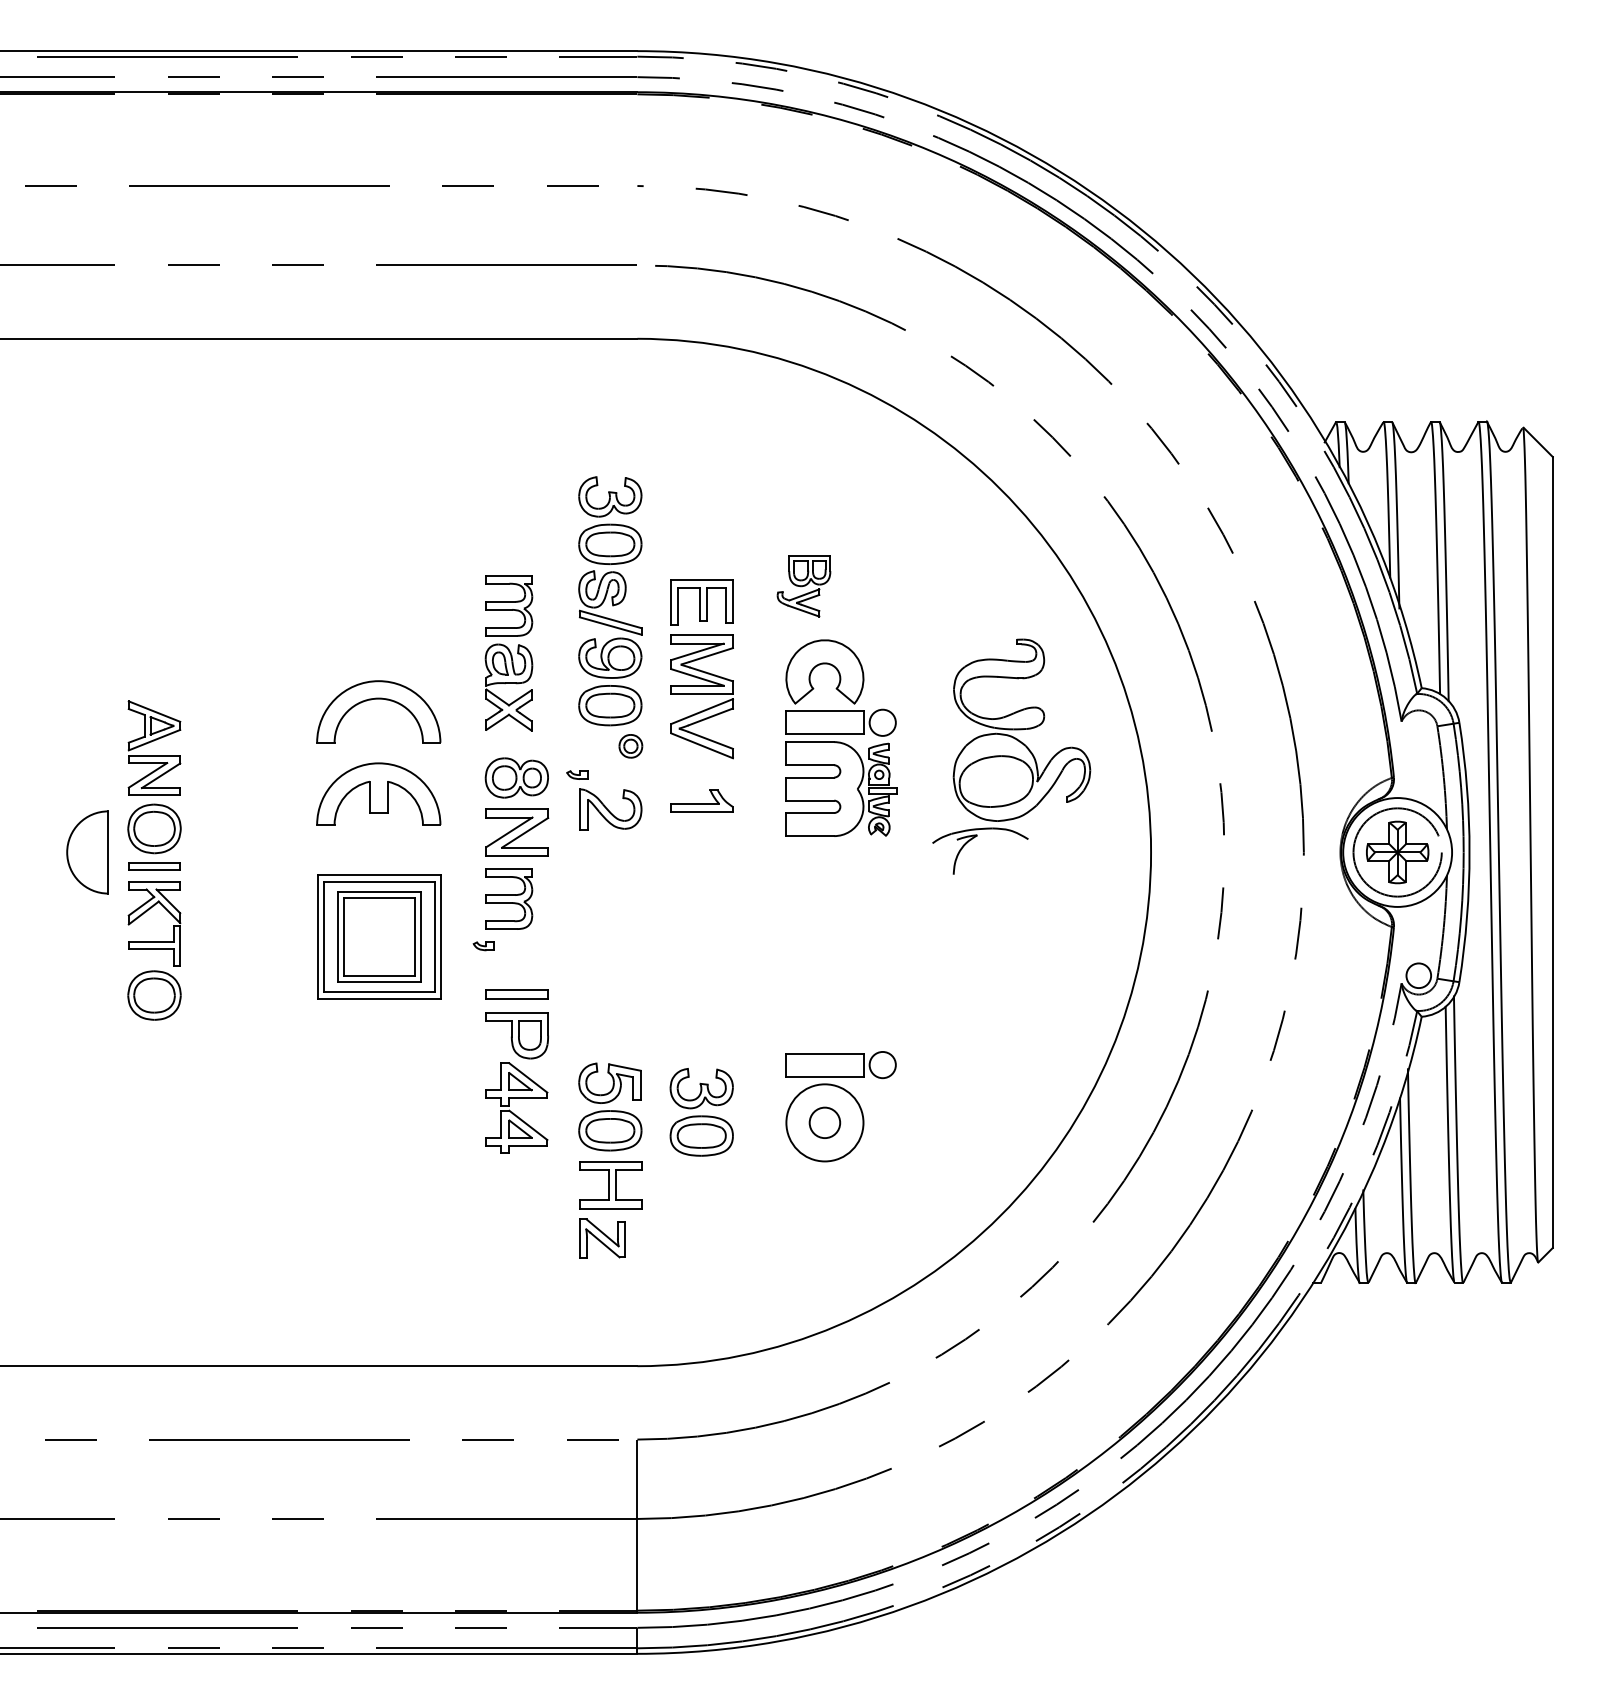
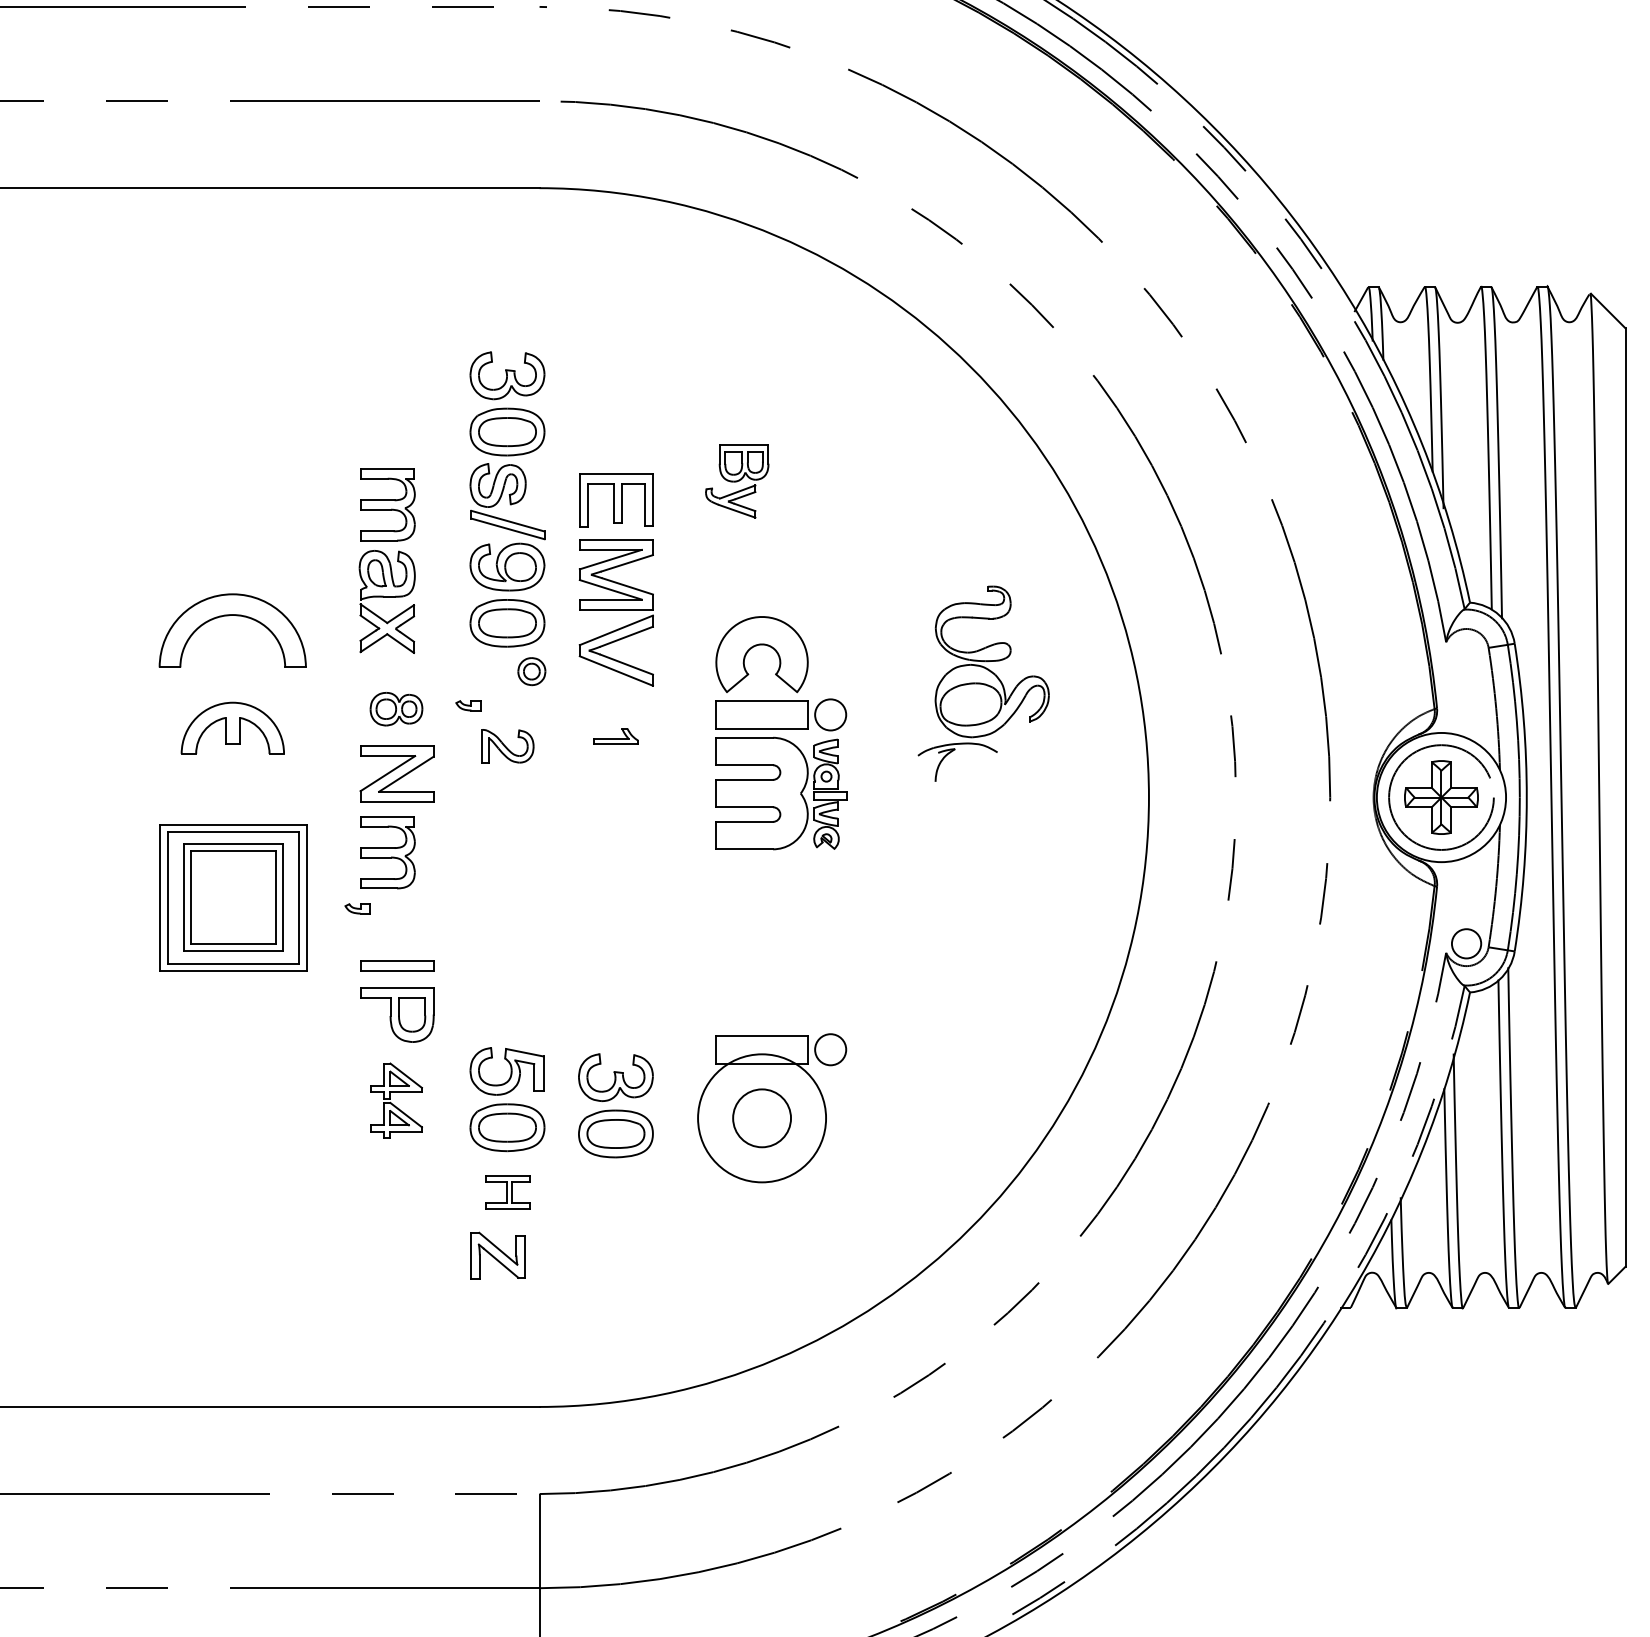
part: (841, 737) -> (781, 732), moved
part: (1011, 756) -> (983, 683), size x0.7
part: (516, 777) -> (396, 708), size x0.7
part: (378, 793) -> (232, 727), size x0.7
part: (701, 800) -> (615, 735), size x0.6
part: (610, 809) -> (507, 746), size x0.7
part: (516, 1107) -> (396, 1100), size x0.7
circle: (824, 1122) -> (761, 1117), size x1.4
circle: (824, 1122) -> (761, 1117), size x1.6
part: (610, 1185) -> (507, 1192), size x0.6

